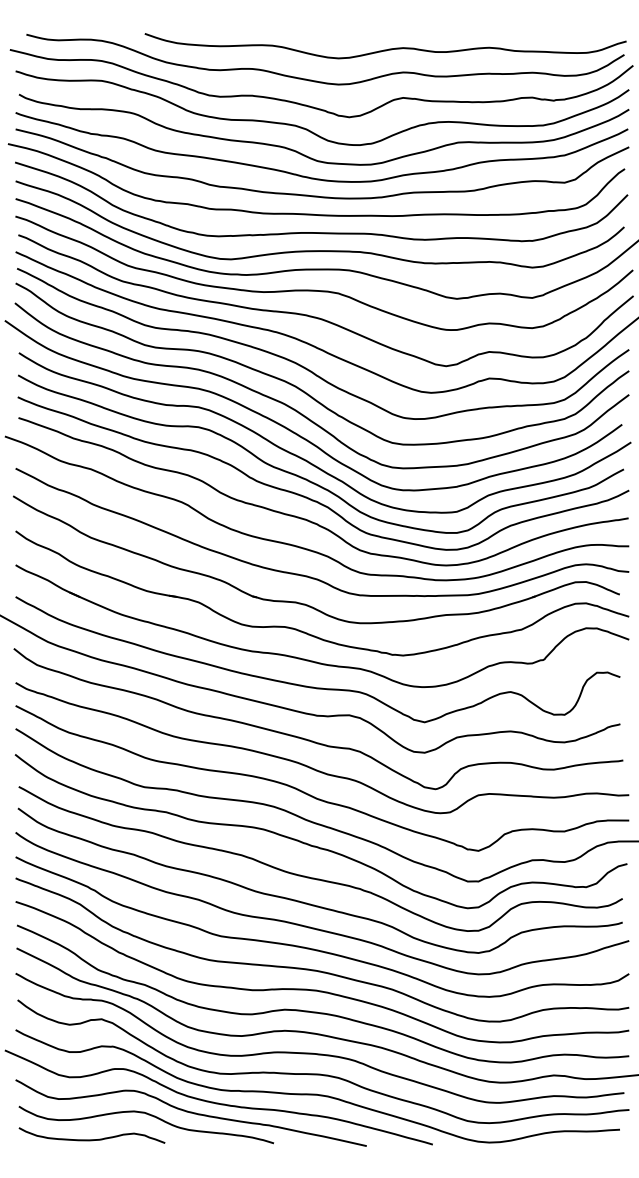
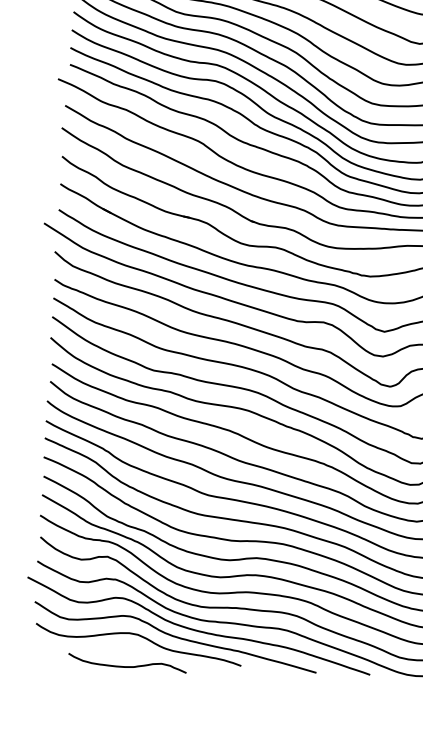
curve: (91, 1139) -> (126, 666), moved

